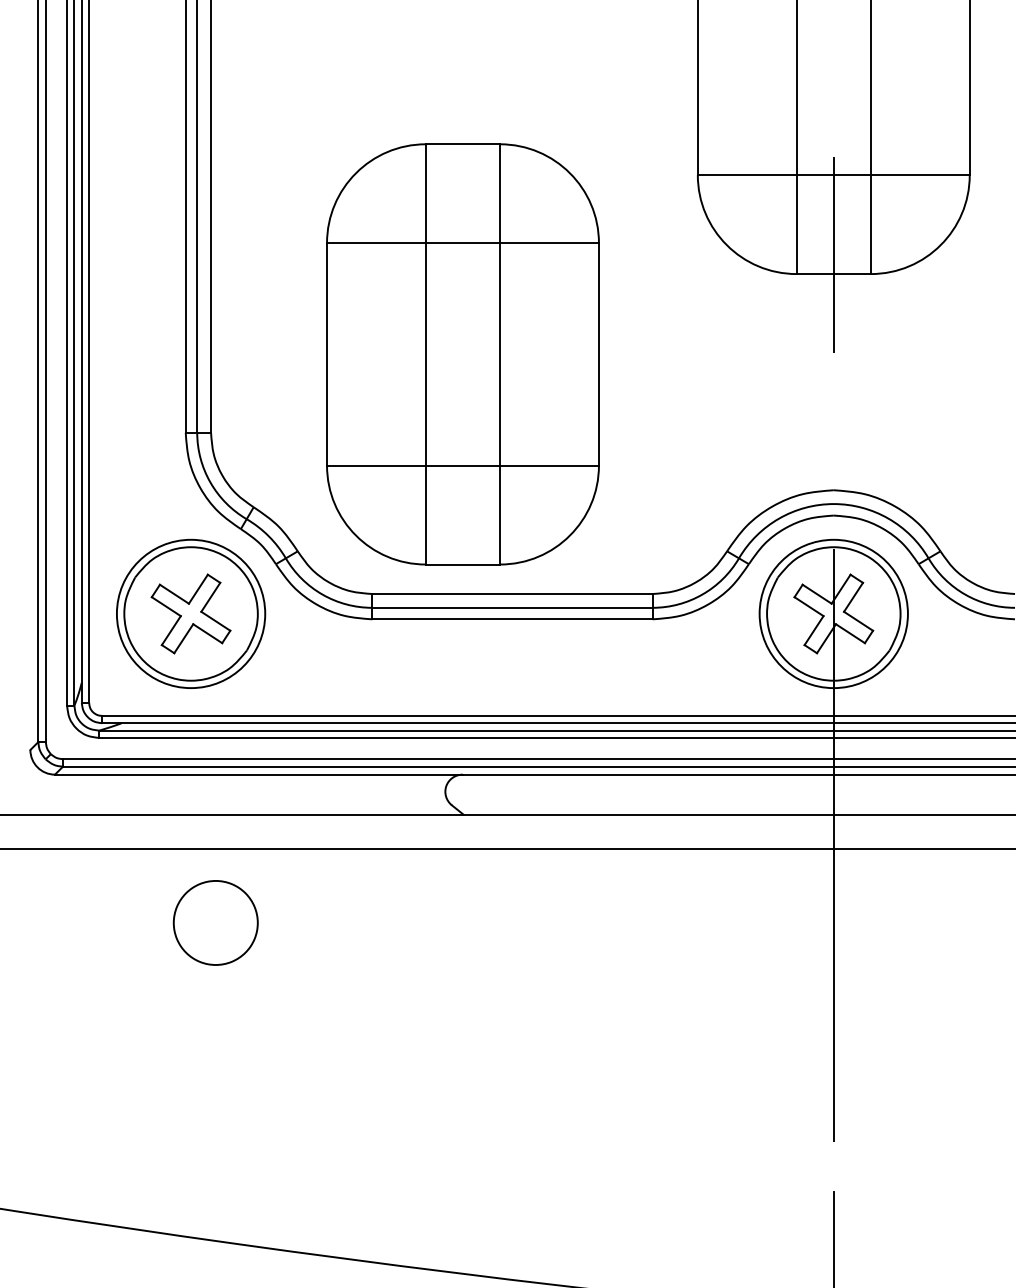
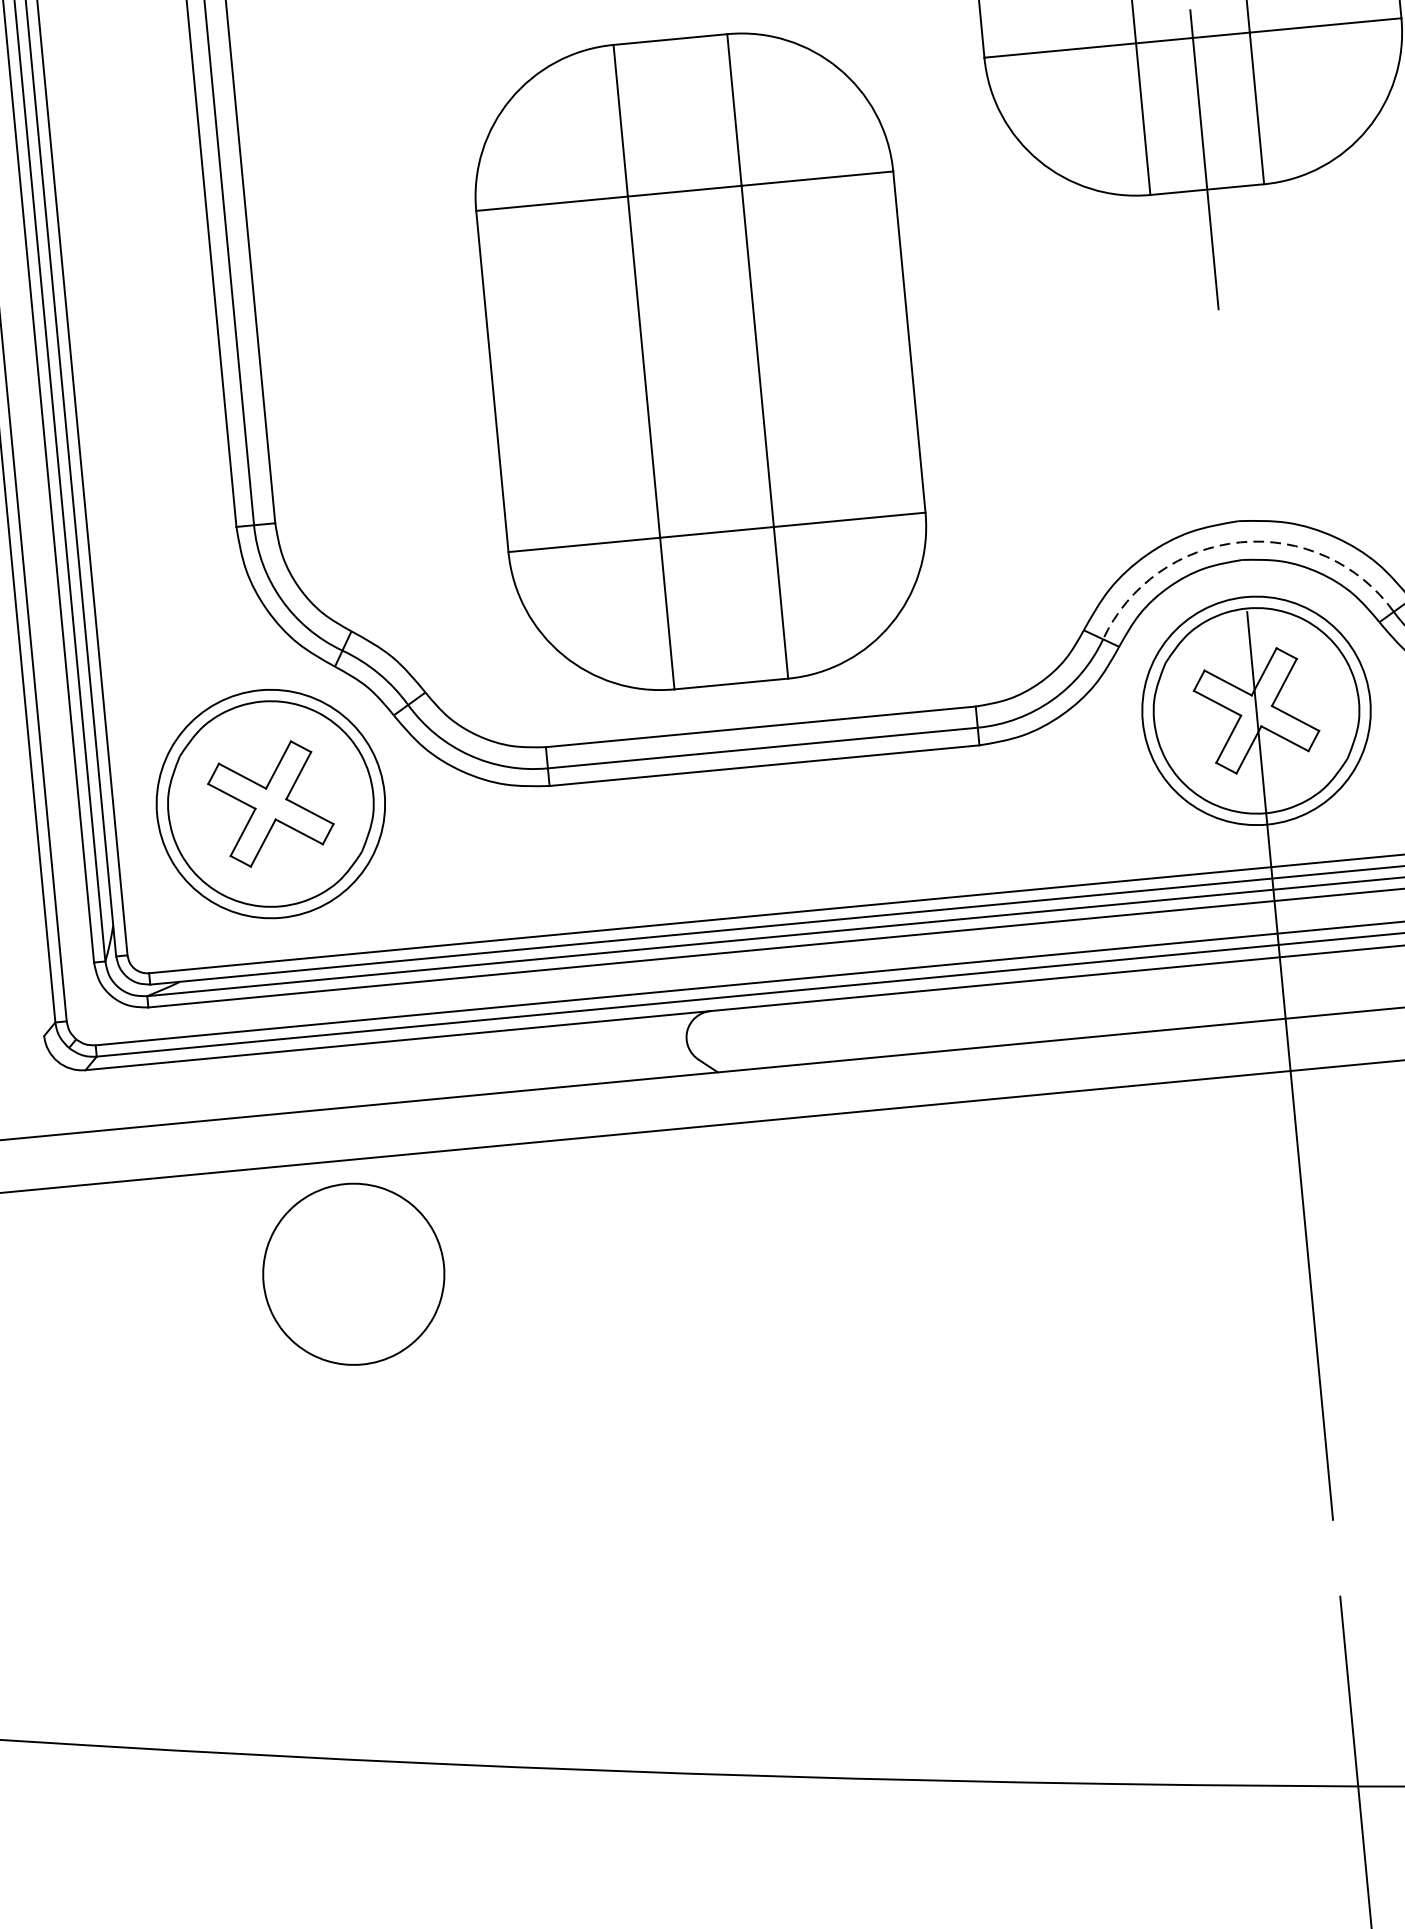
part: (462, 354) -> (700, 362), moved
arc: (833, 504) -> (1240, 543), solid -> dashed
part: (215, 922) -> (353, 1273), size x1.4

